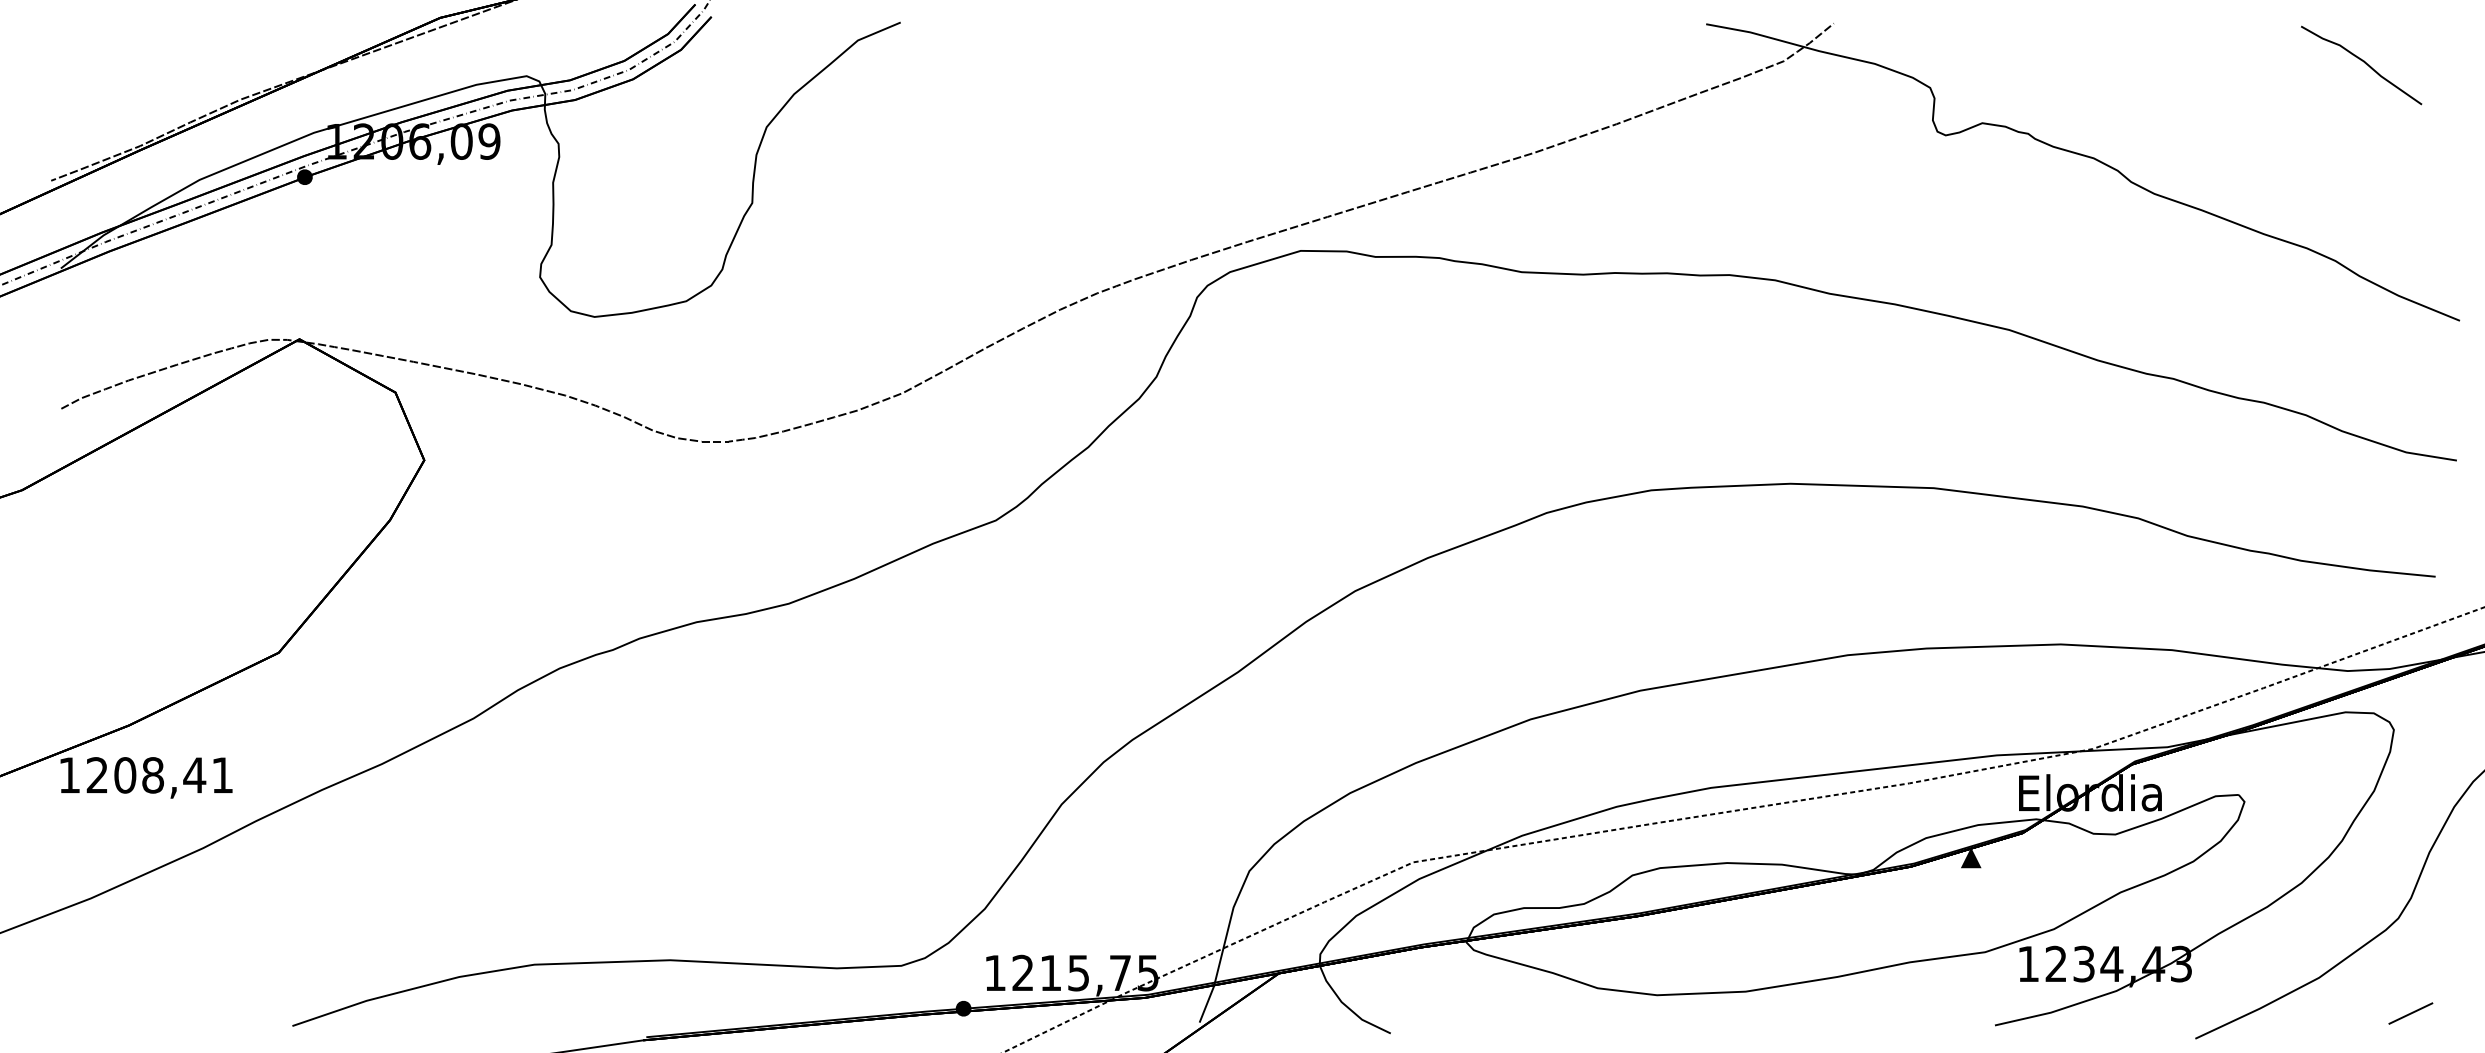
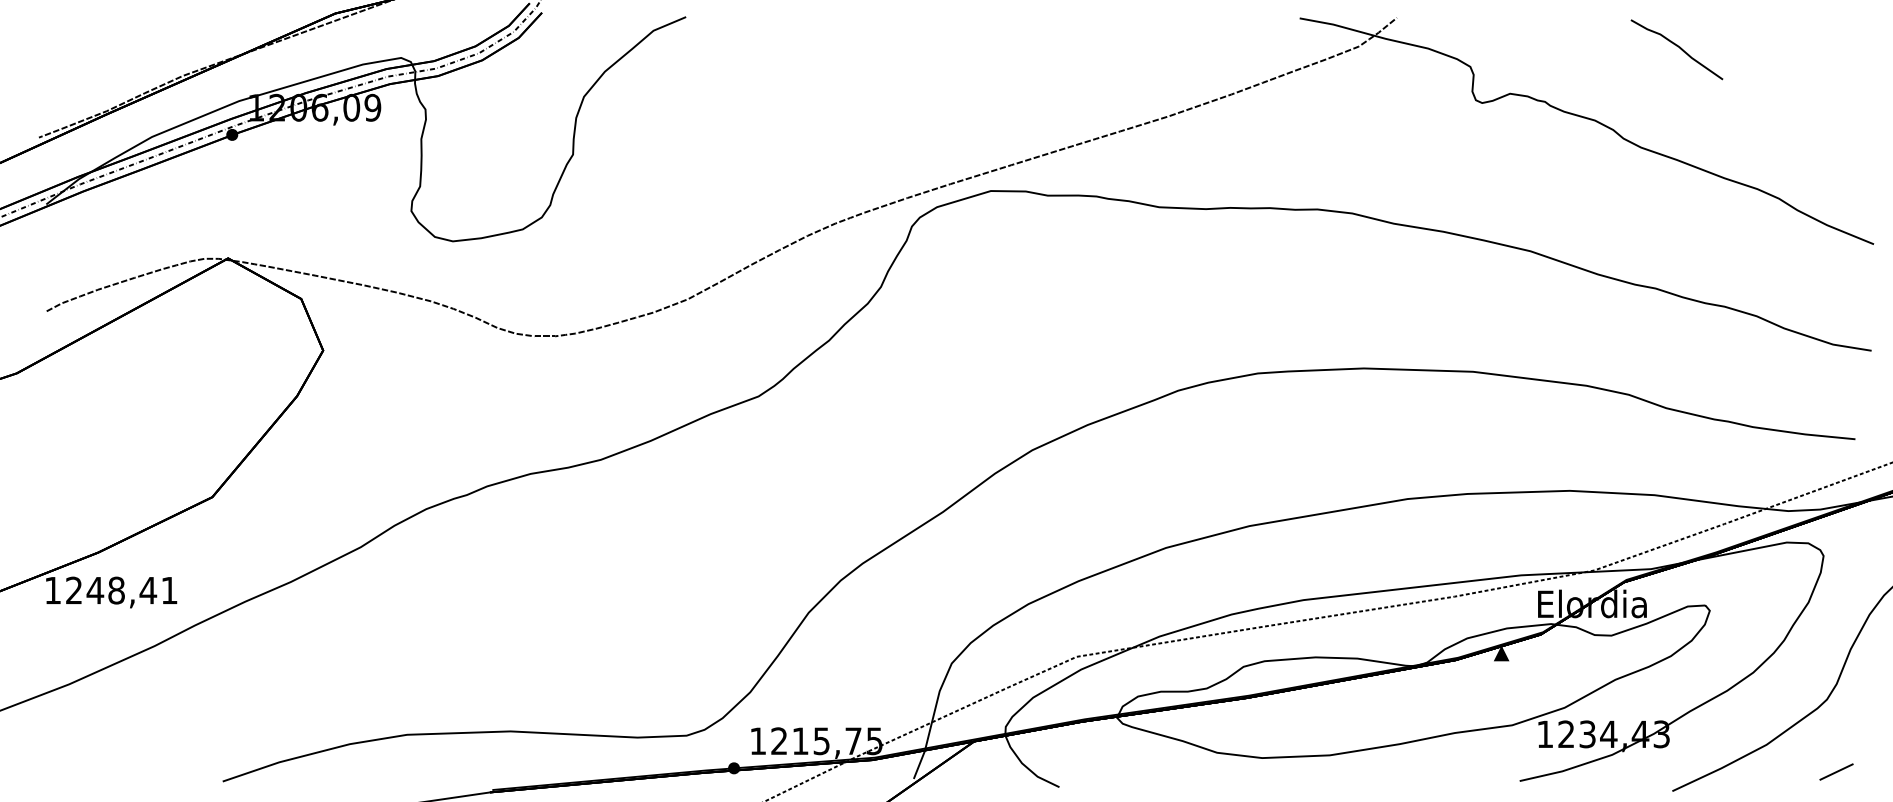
curve: (2363, 62) -> (1678, 47), moved
text: (125, 775) -> (95, 590), 1208,41 -> 1248,41

